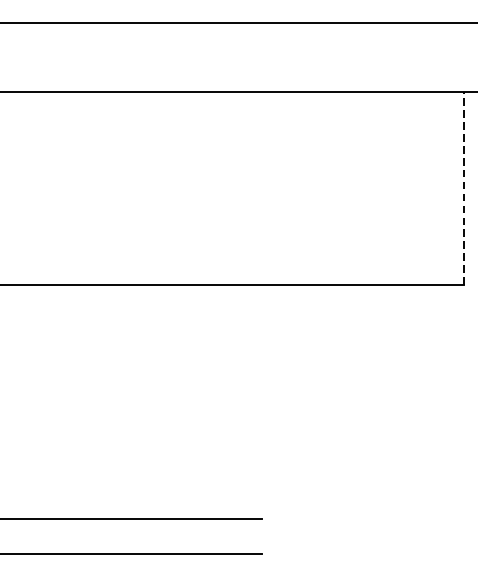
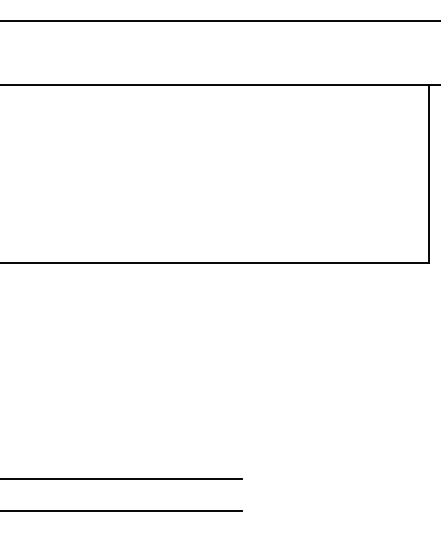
line: (464, 188) -> (428, 173), dashed -> solid

